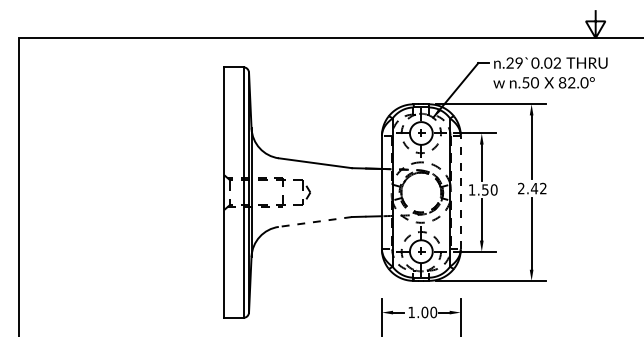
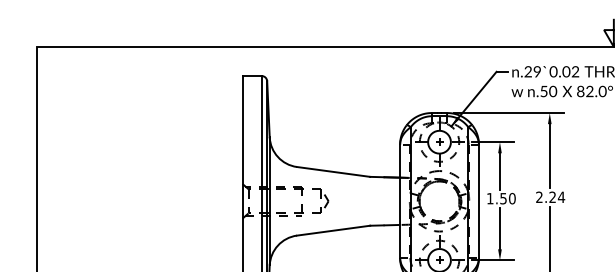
text: (538, 188) -> (556, 197), 2.42 -> 2.24
line: (460, 192) -> (478, 201), dashed -> solid
line: (315, 221) -> (333, 230), dashed -> solid

